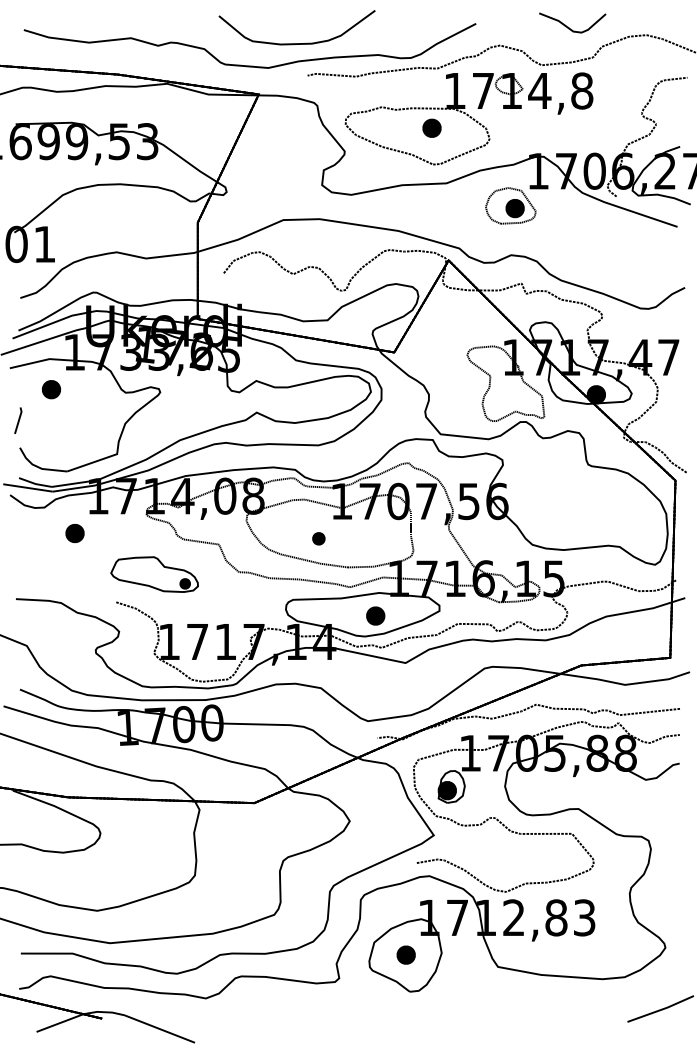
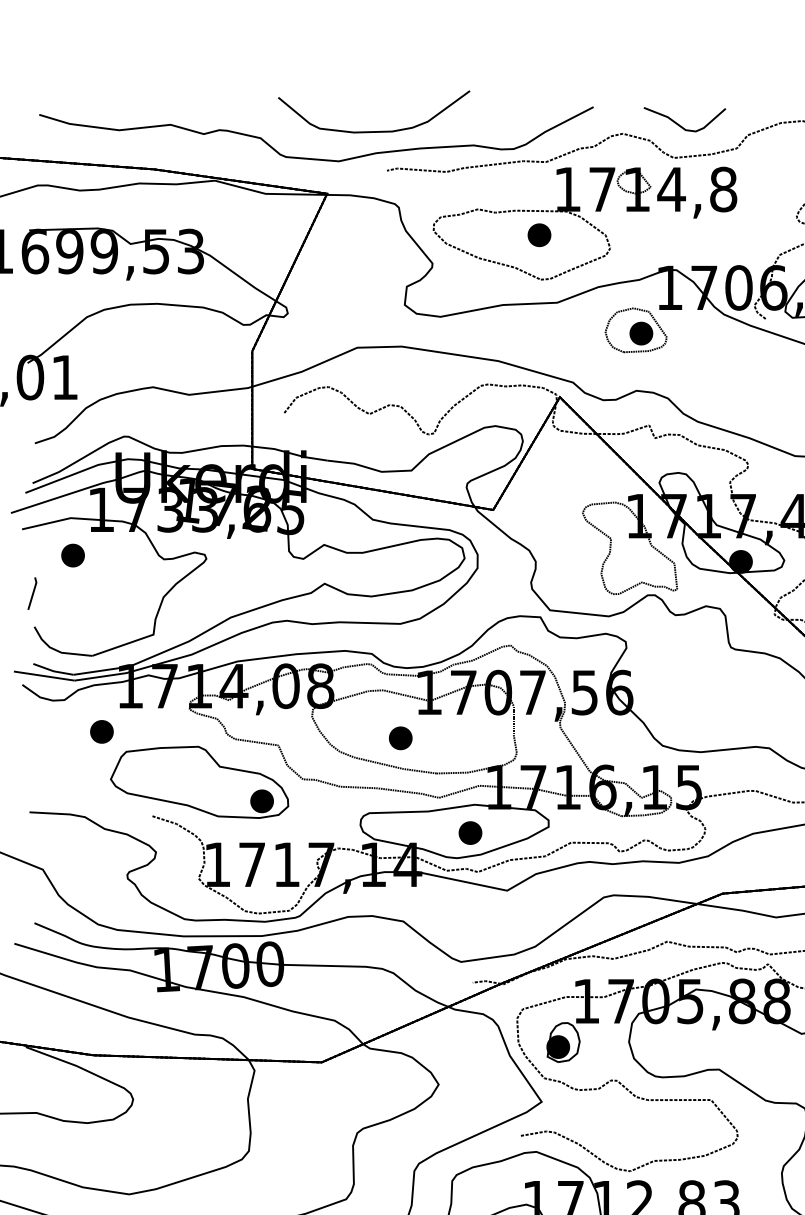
curve: (568, 26) -> (679, 123), moved
part: (318, 538) -> (400, 738), size x1.43
part: (154, 574) -> (199, 782), size x1.67

